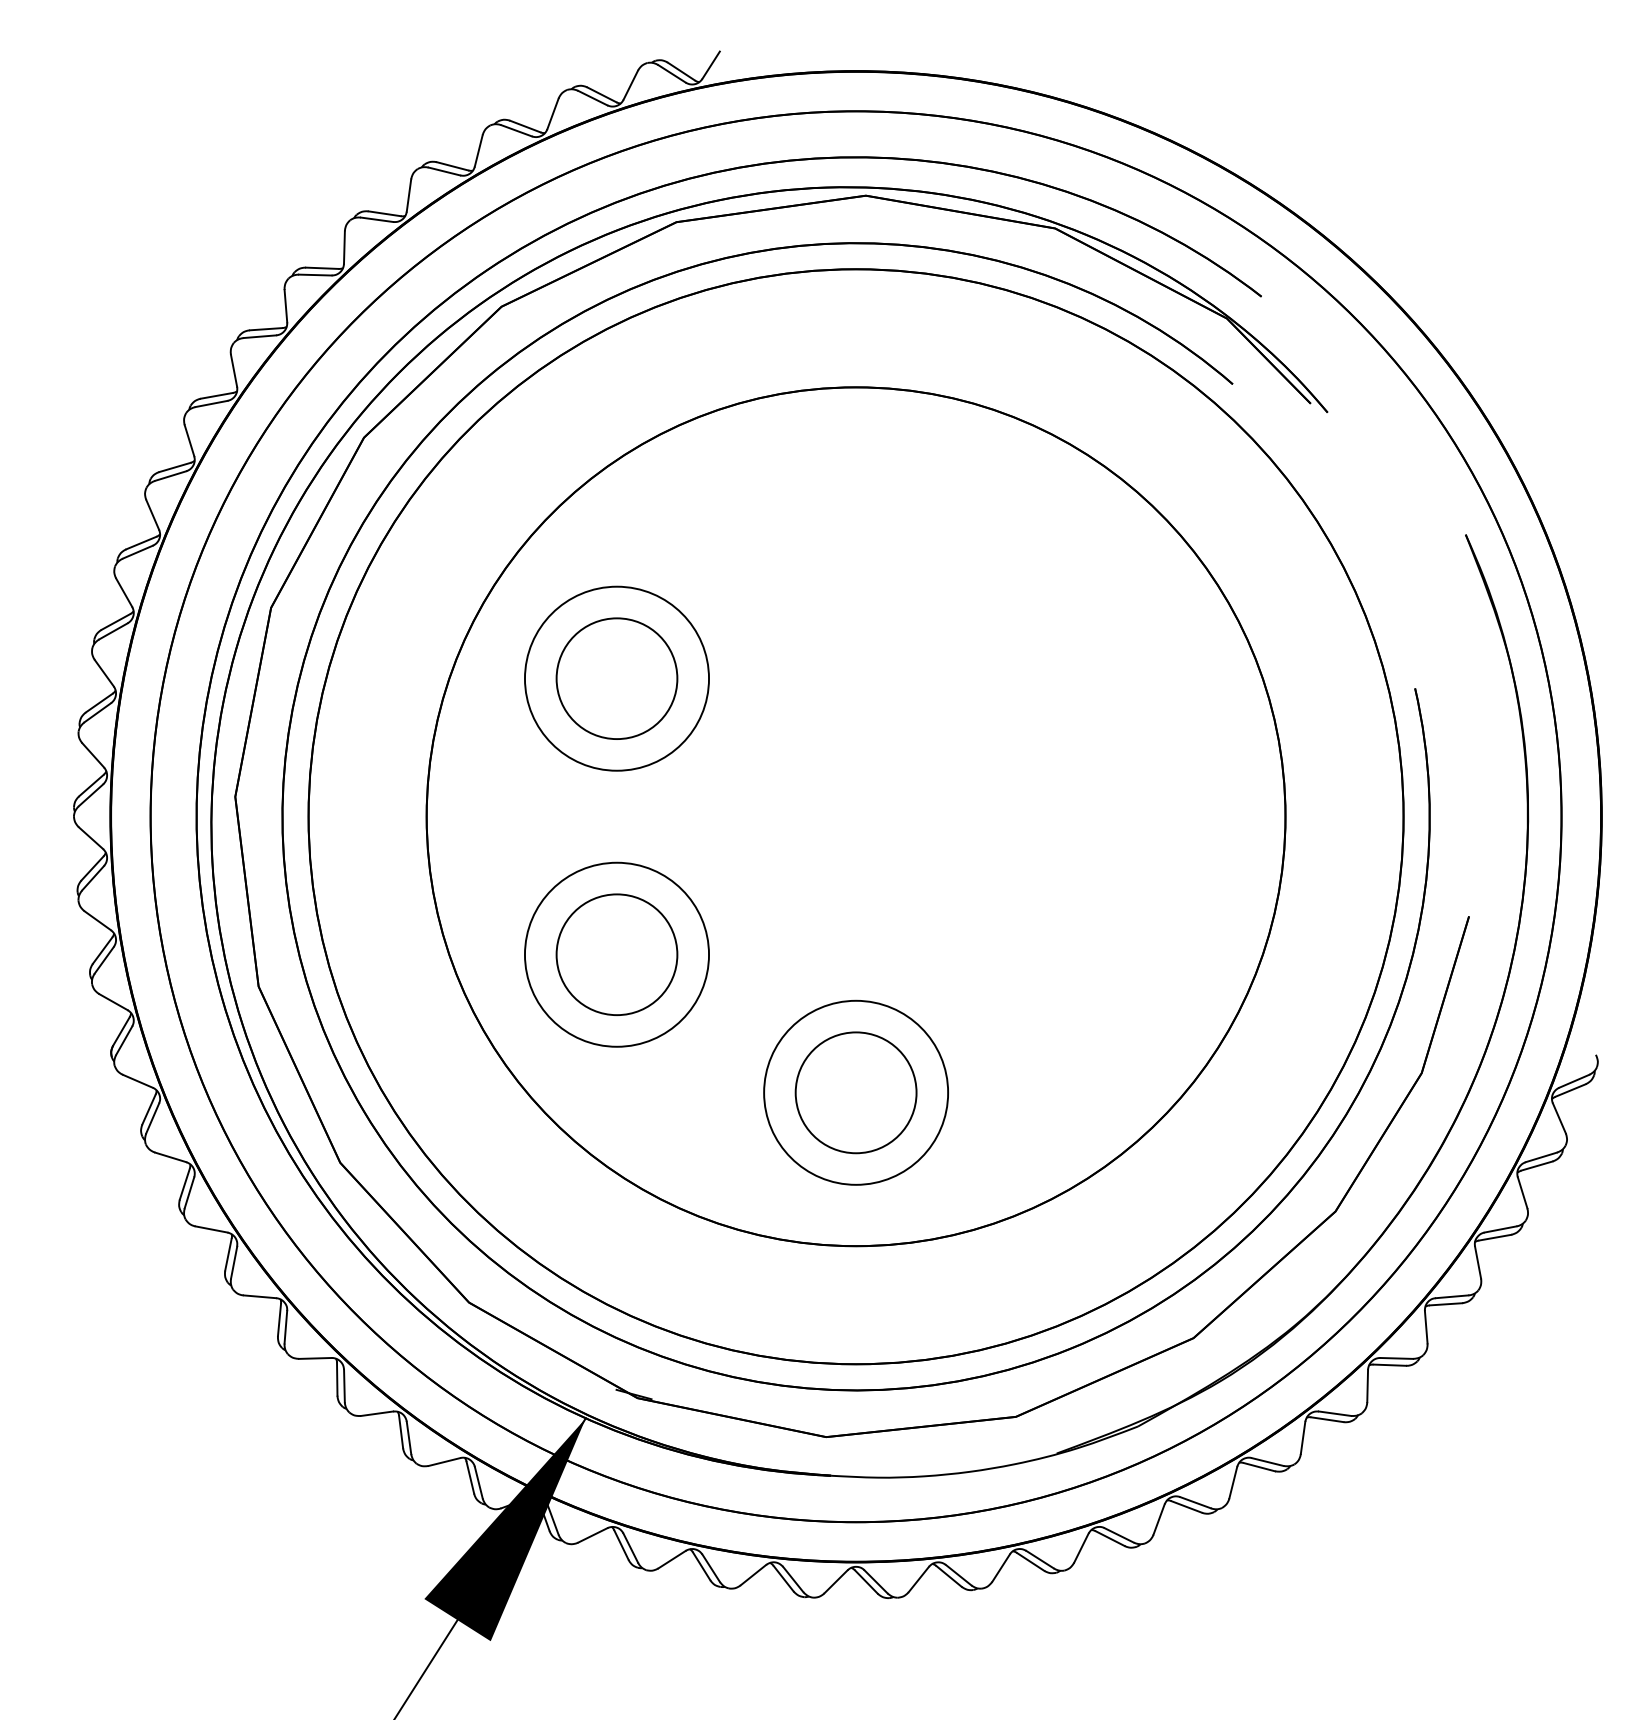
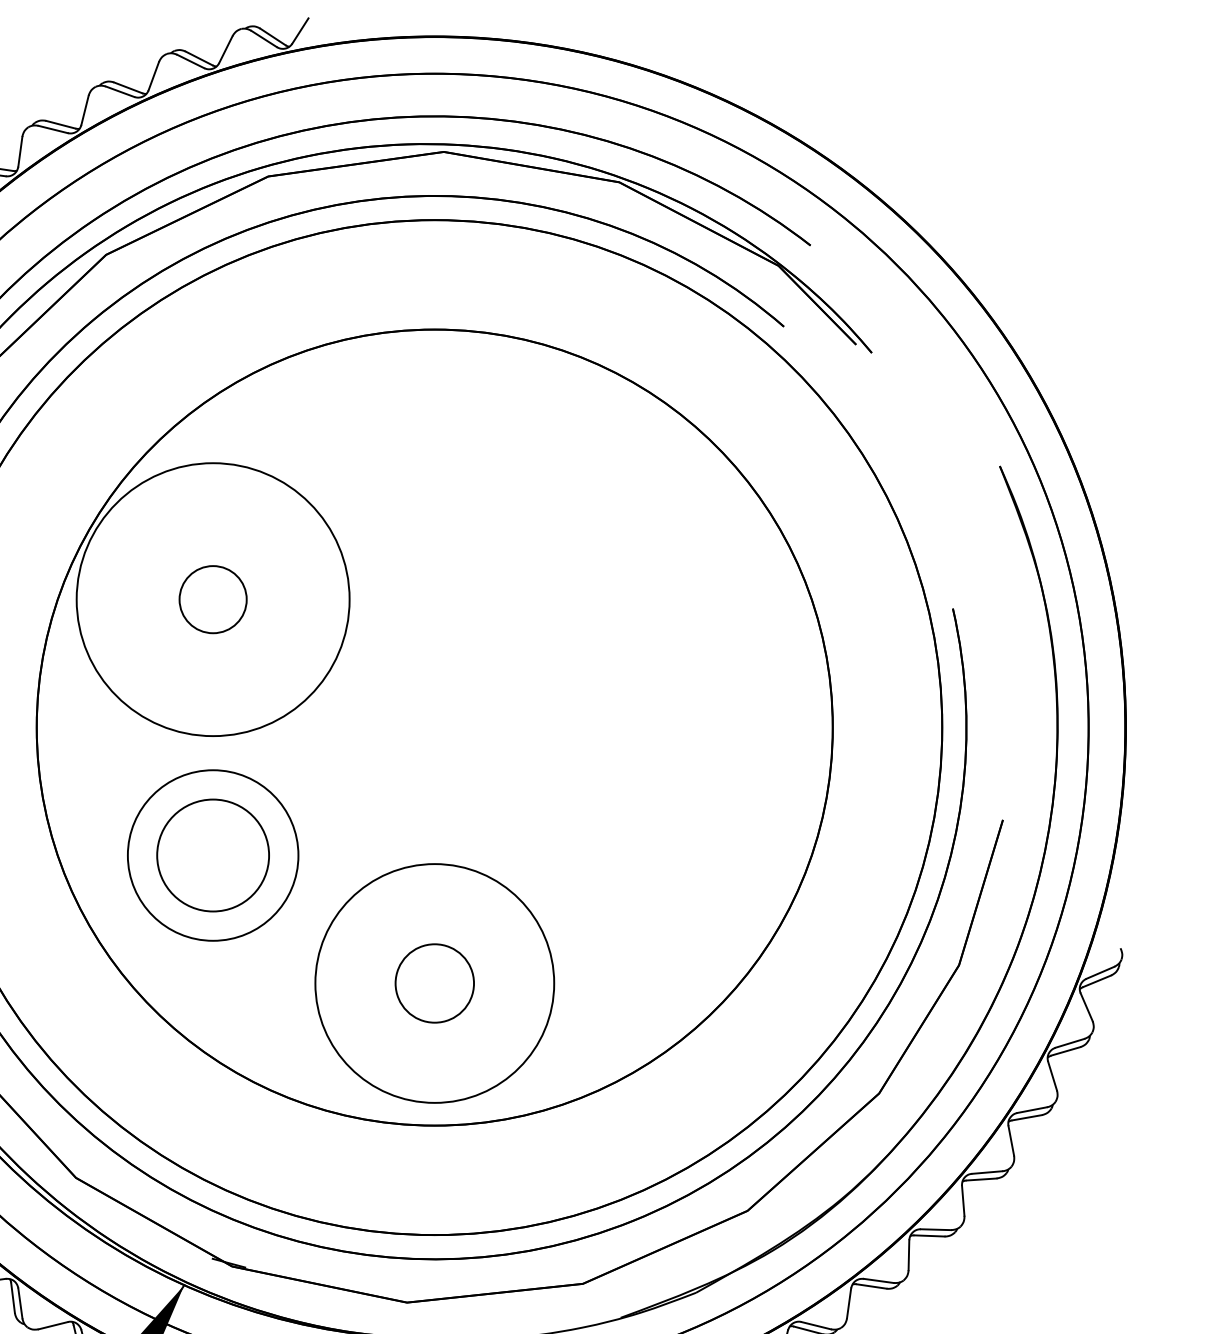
circle: (616, 678) -> (212, 599), size x0.6
circle: (616, 678) -> (212, 599), size x1.6
circle: (855, 1092) -> (434, 983), size x0.7
circle: (856, 1092) -> (435, 983), size x1.4

